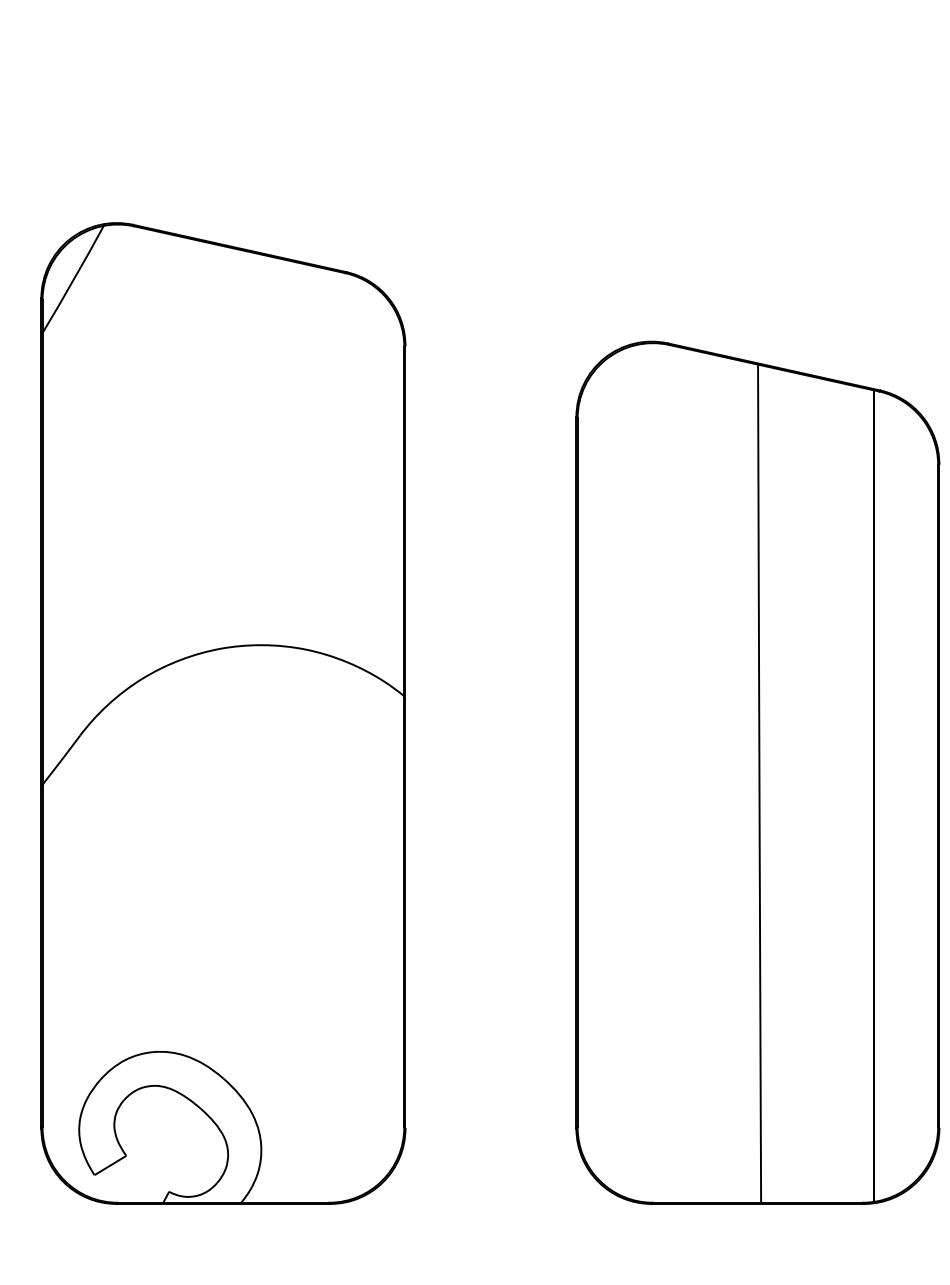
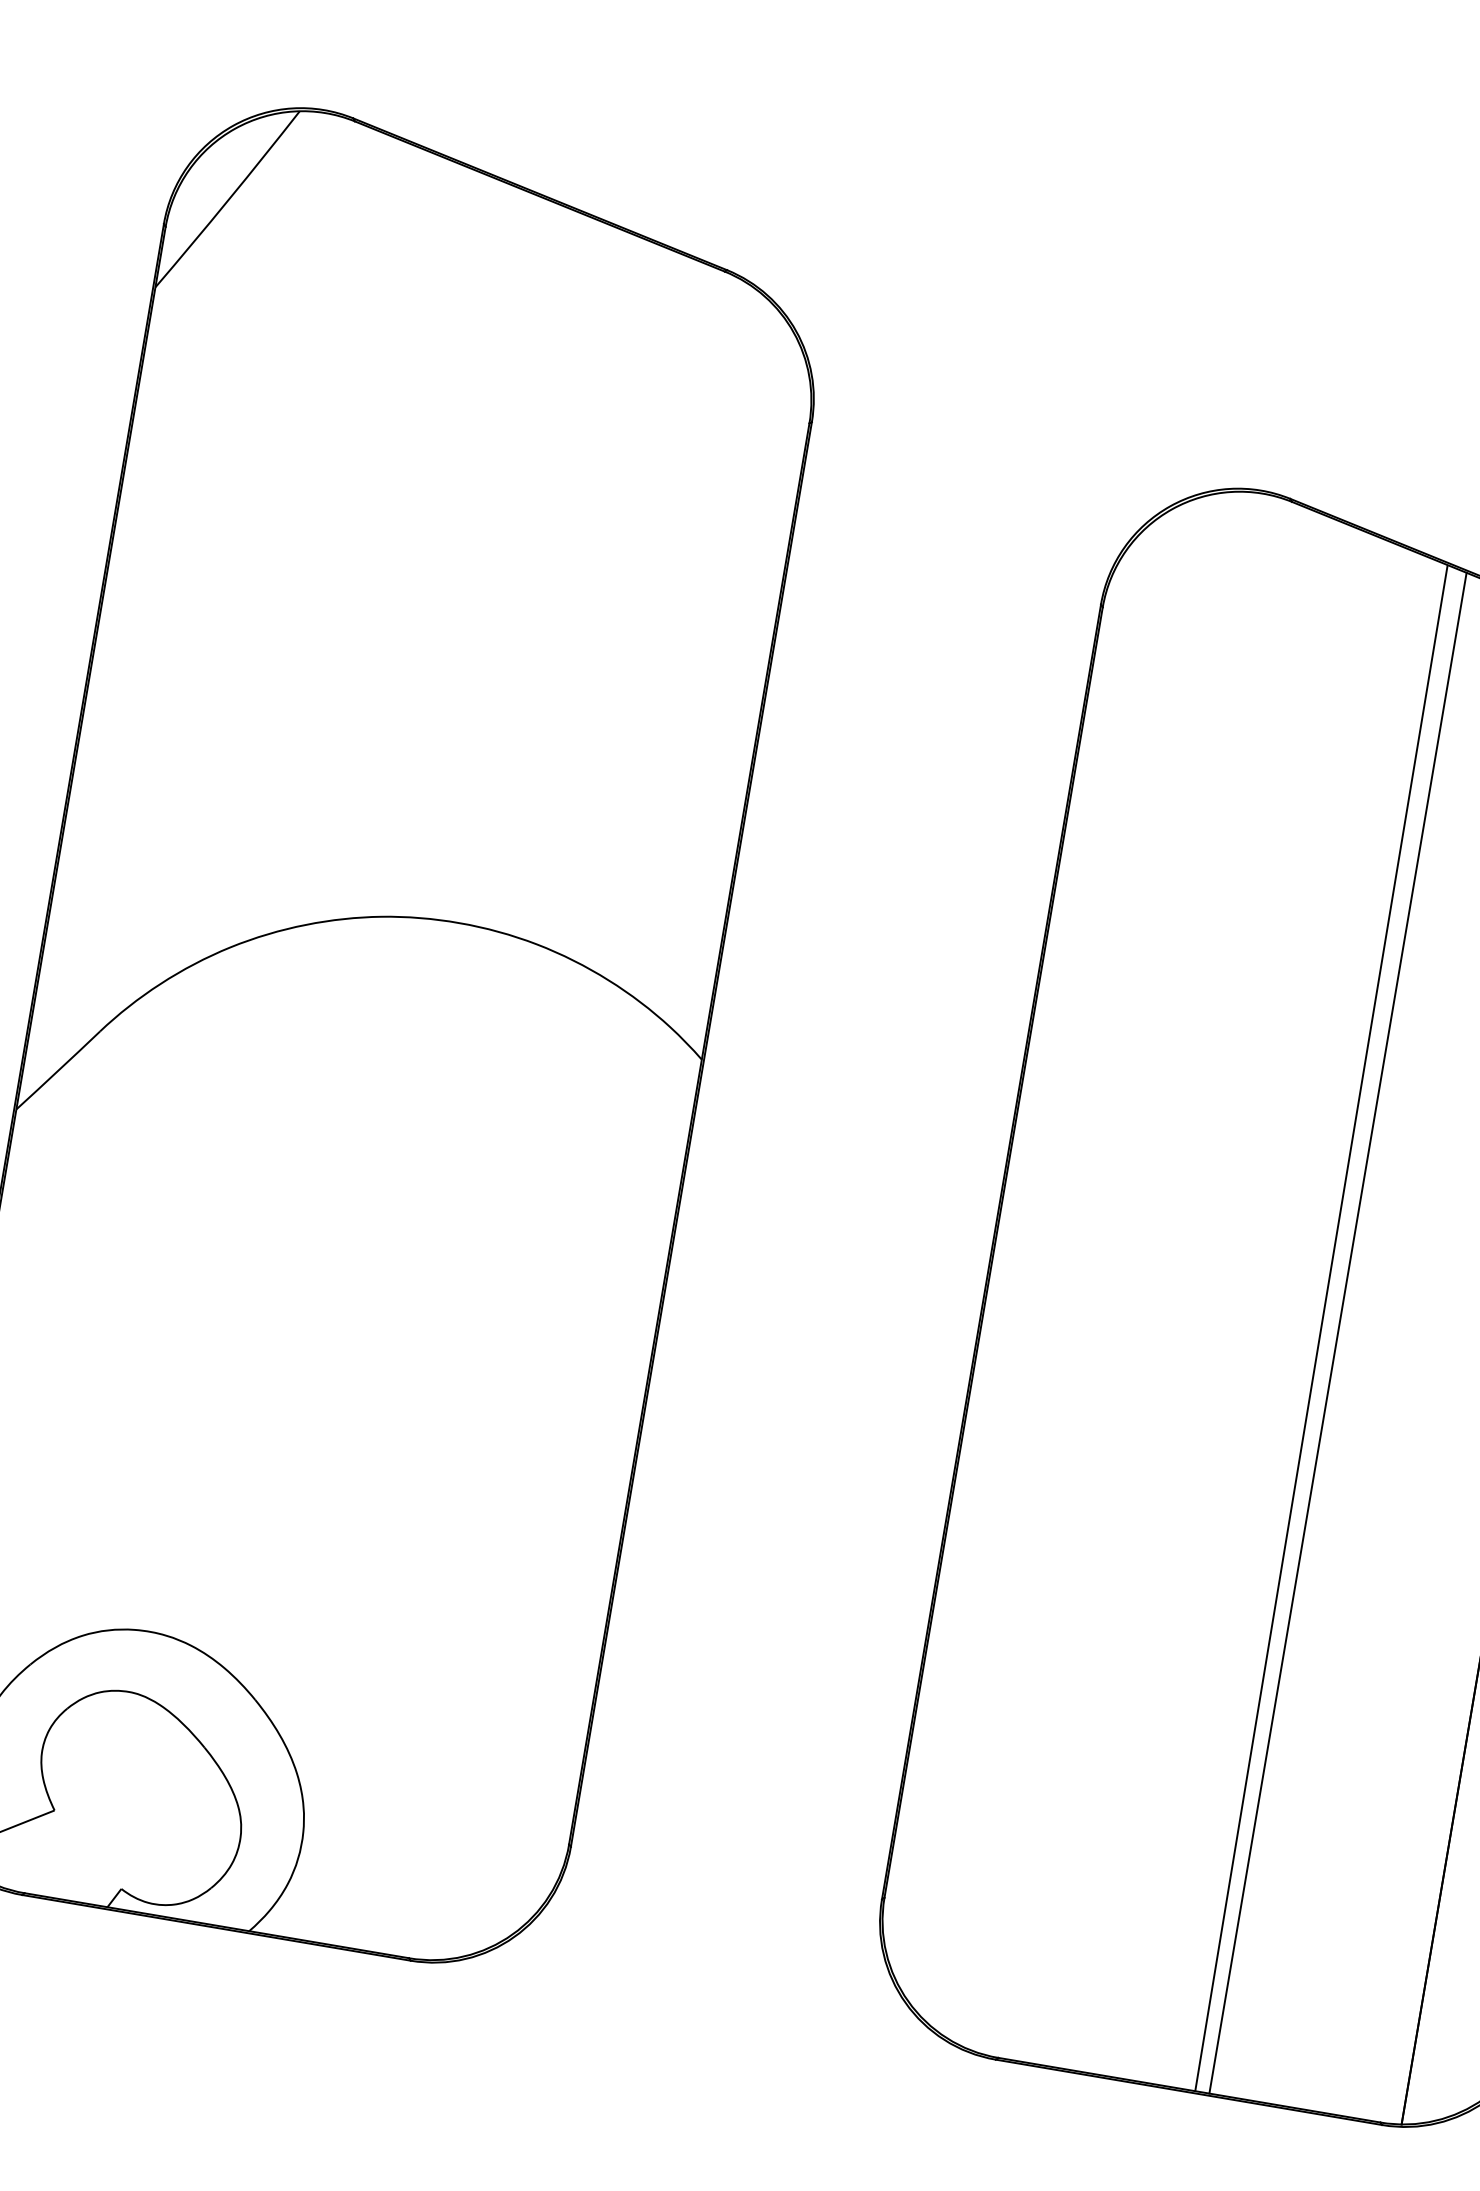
line: (768, 784) -> (1337, 1332), added

